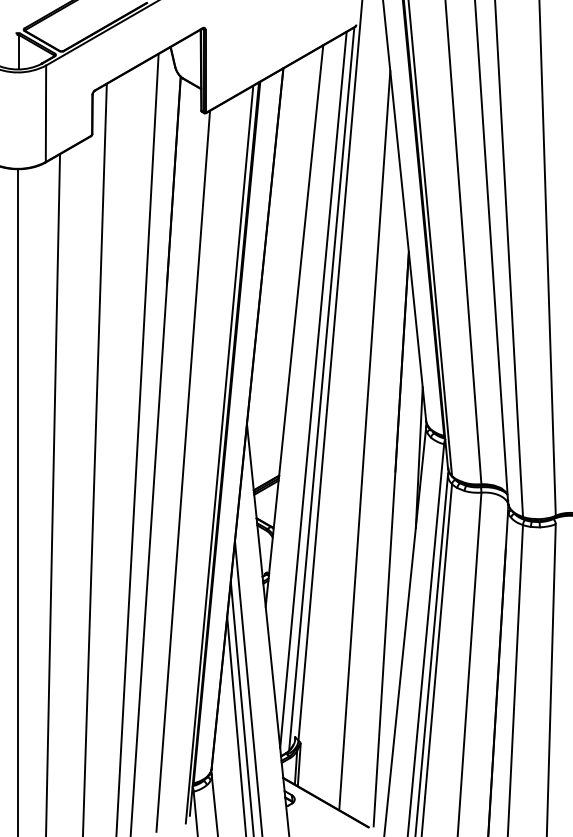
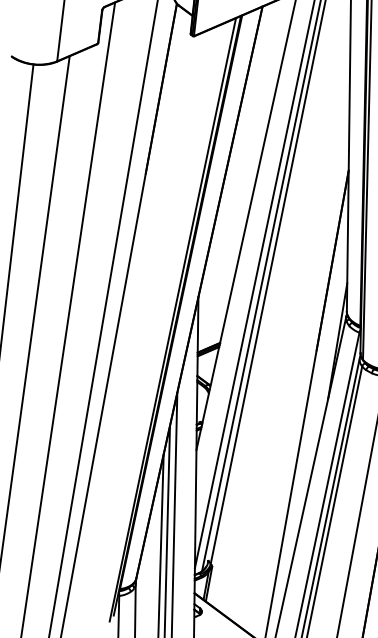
line: (364, 440) -> (294, 322), removed
line: (183, 470) -> (141, 329), removed

